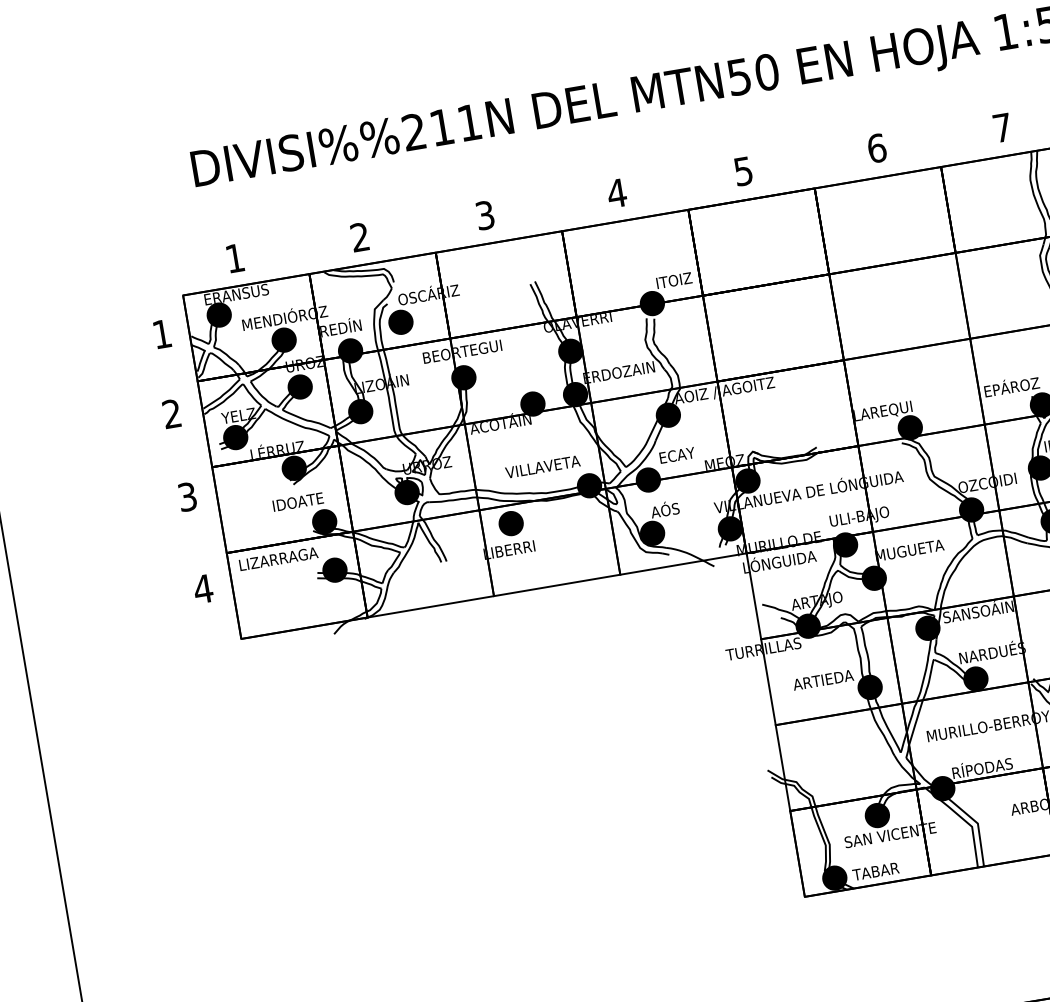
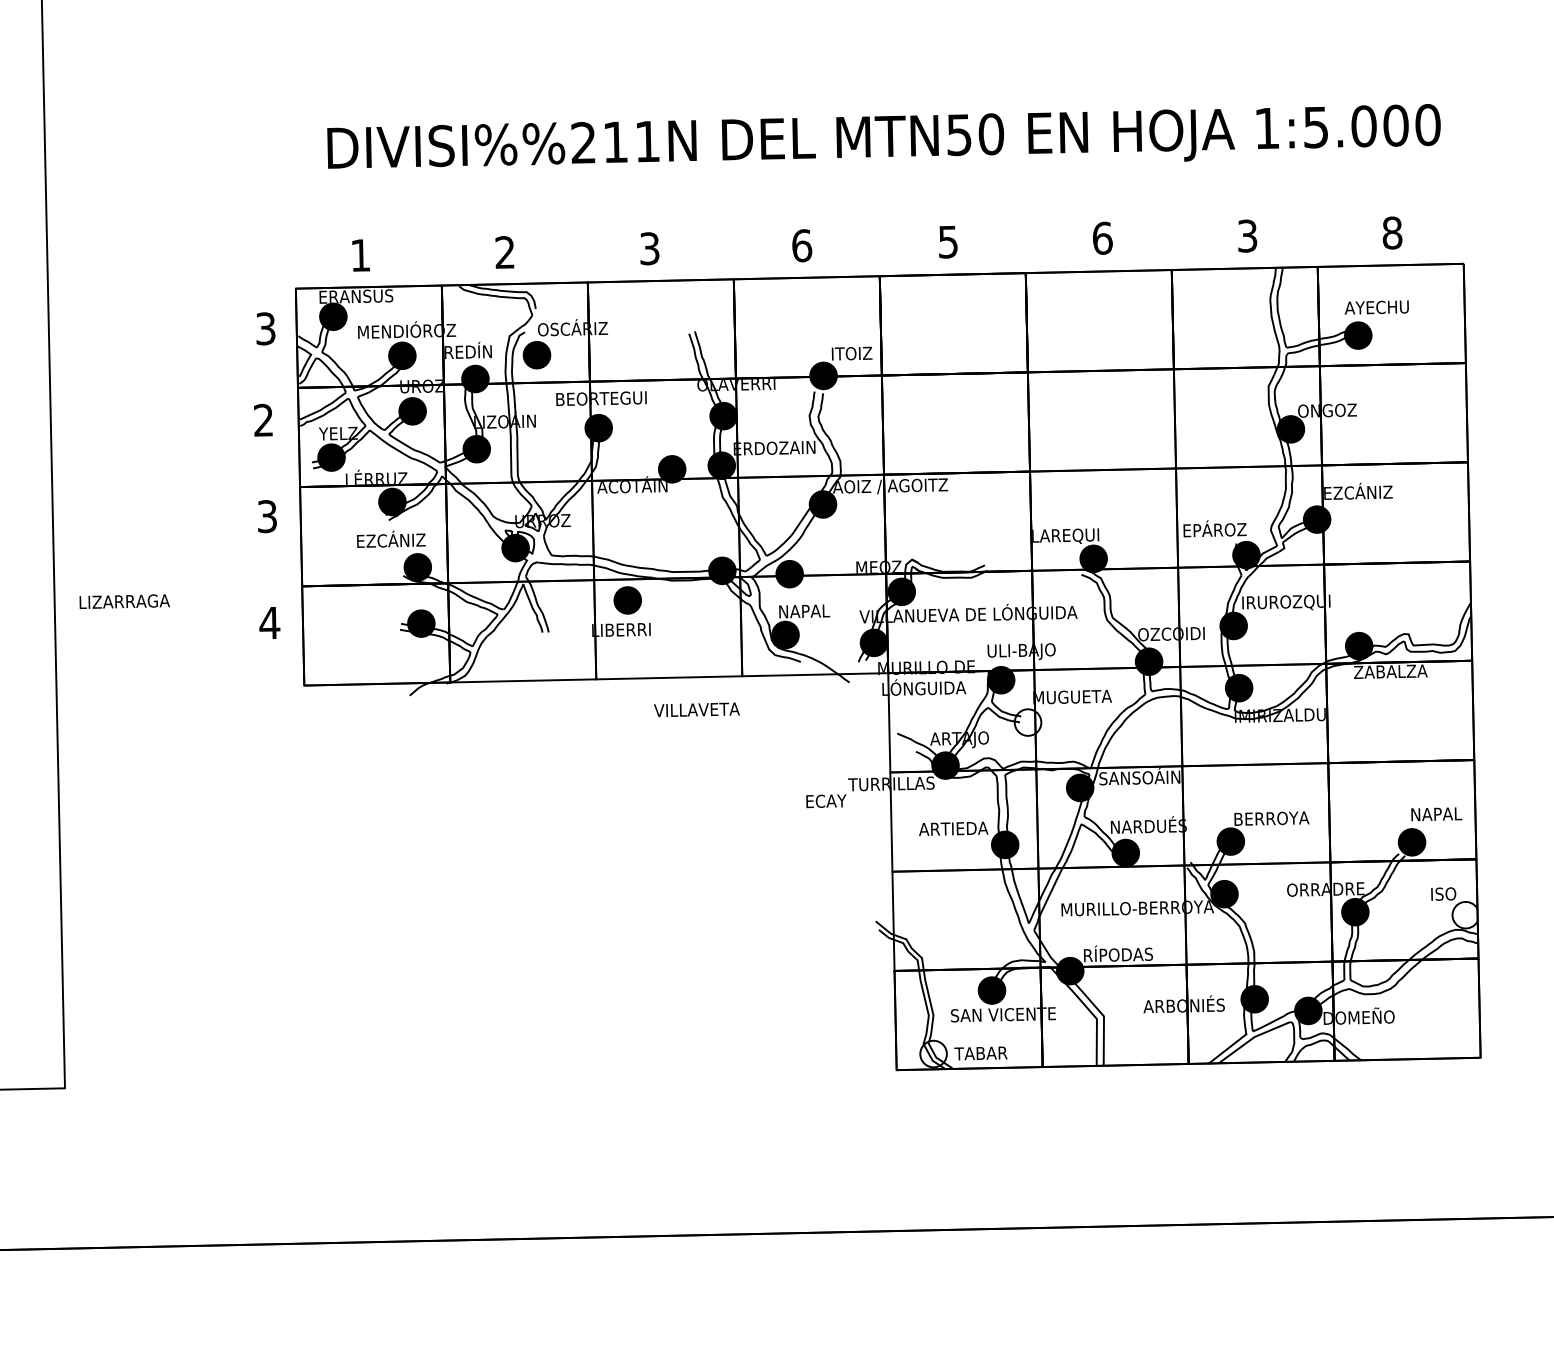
text: (1002, 127) -> (1247, 235), 7 -> 3
text: (616, 193) -> (801, 245), 4 -> 6
text: (161, 333) -> (265, 328), 1 -> 3
text: (677, 455) -> (826, 801), moved
text: (542, 466) -> (696, 709), moved
text: (298, 500) -> (391, 538), IDOATE -> EZCÁNIZ
text: (665, 508) -> (804, 609), AÓS -> NAPAL
text: (278, 558) -> (124, 601), moved
fill: (873, 578) -> (1027, 722), removed
fill: (834, 877) -> (933, 1053), removed

